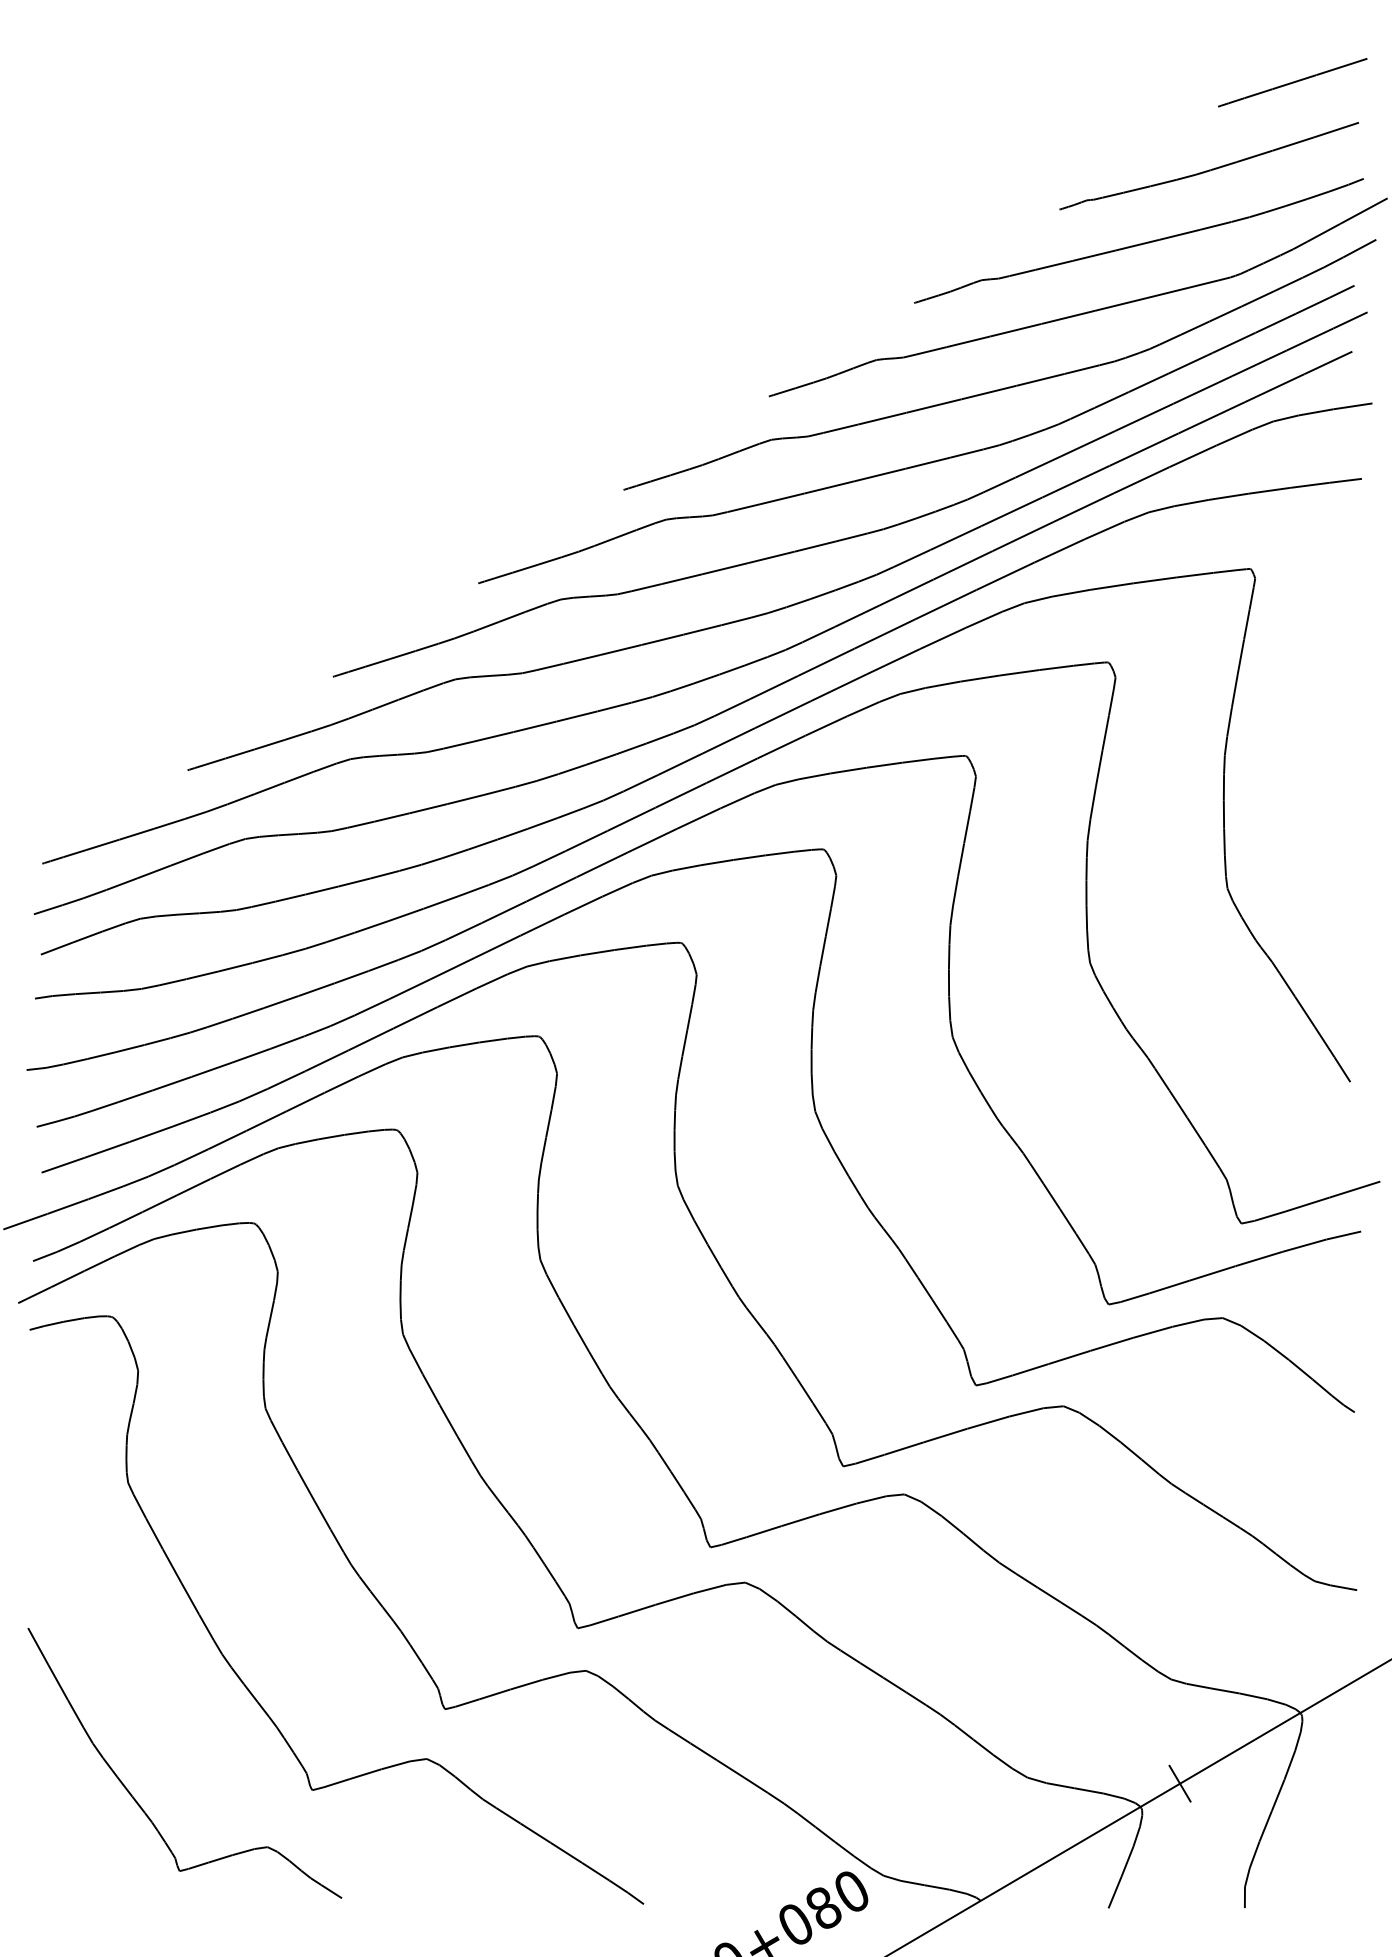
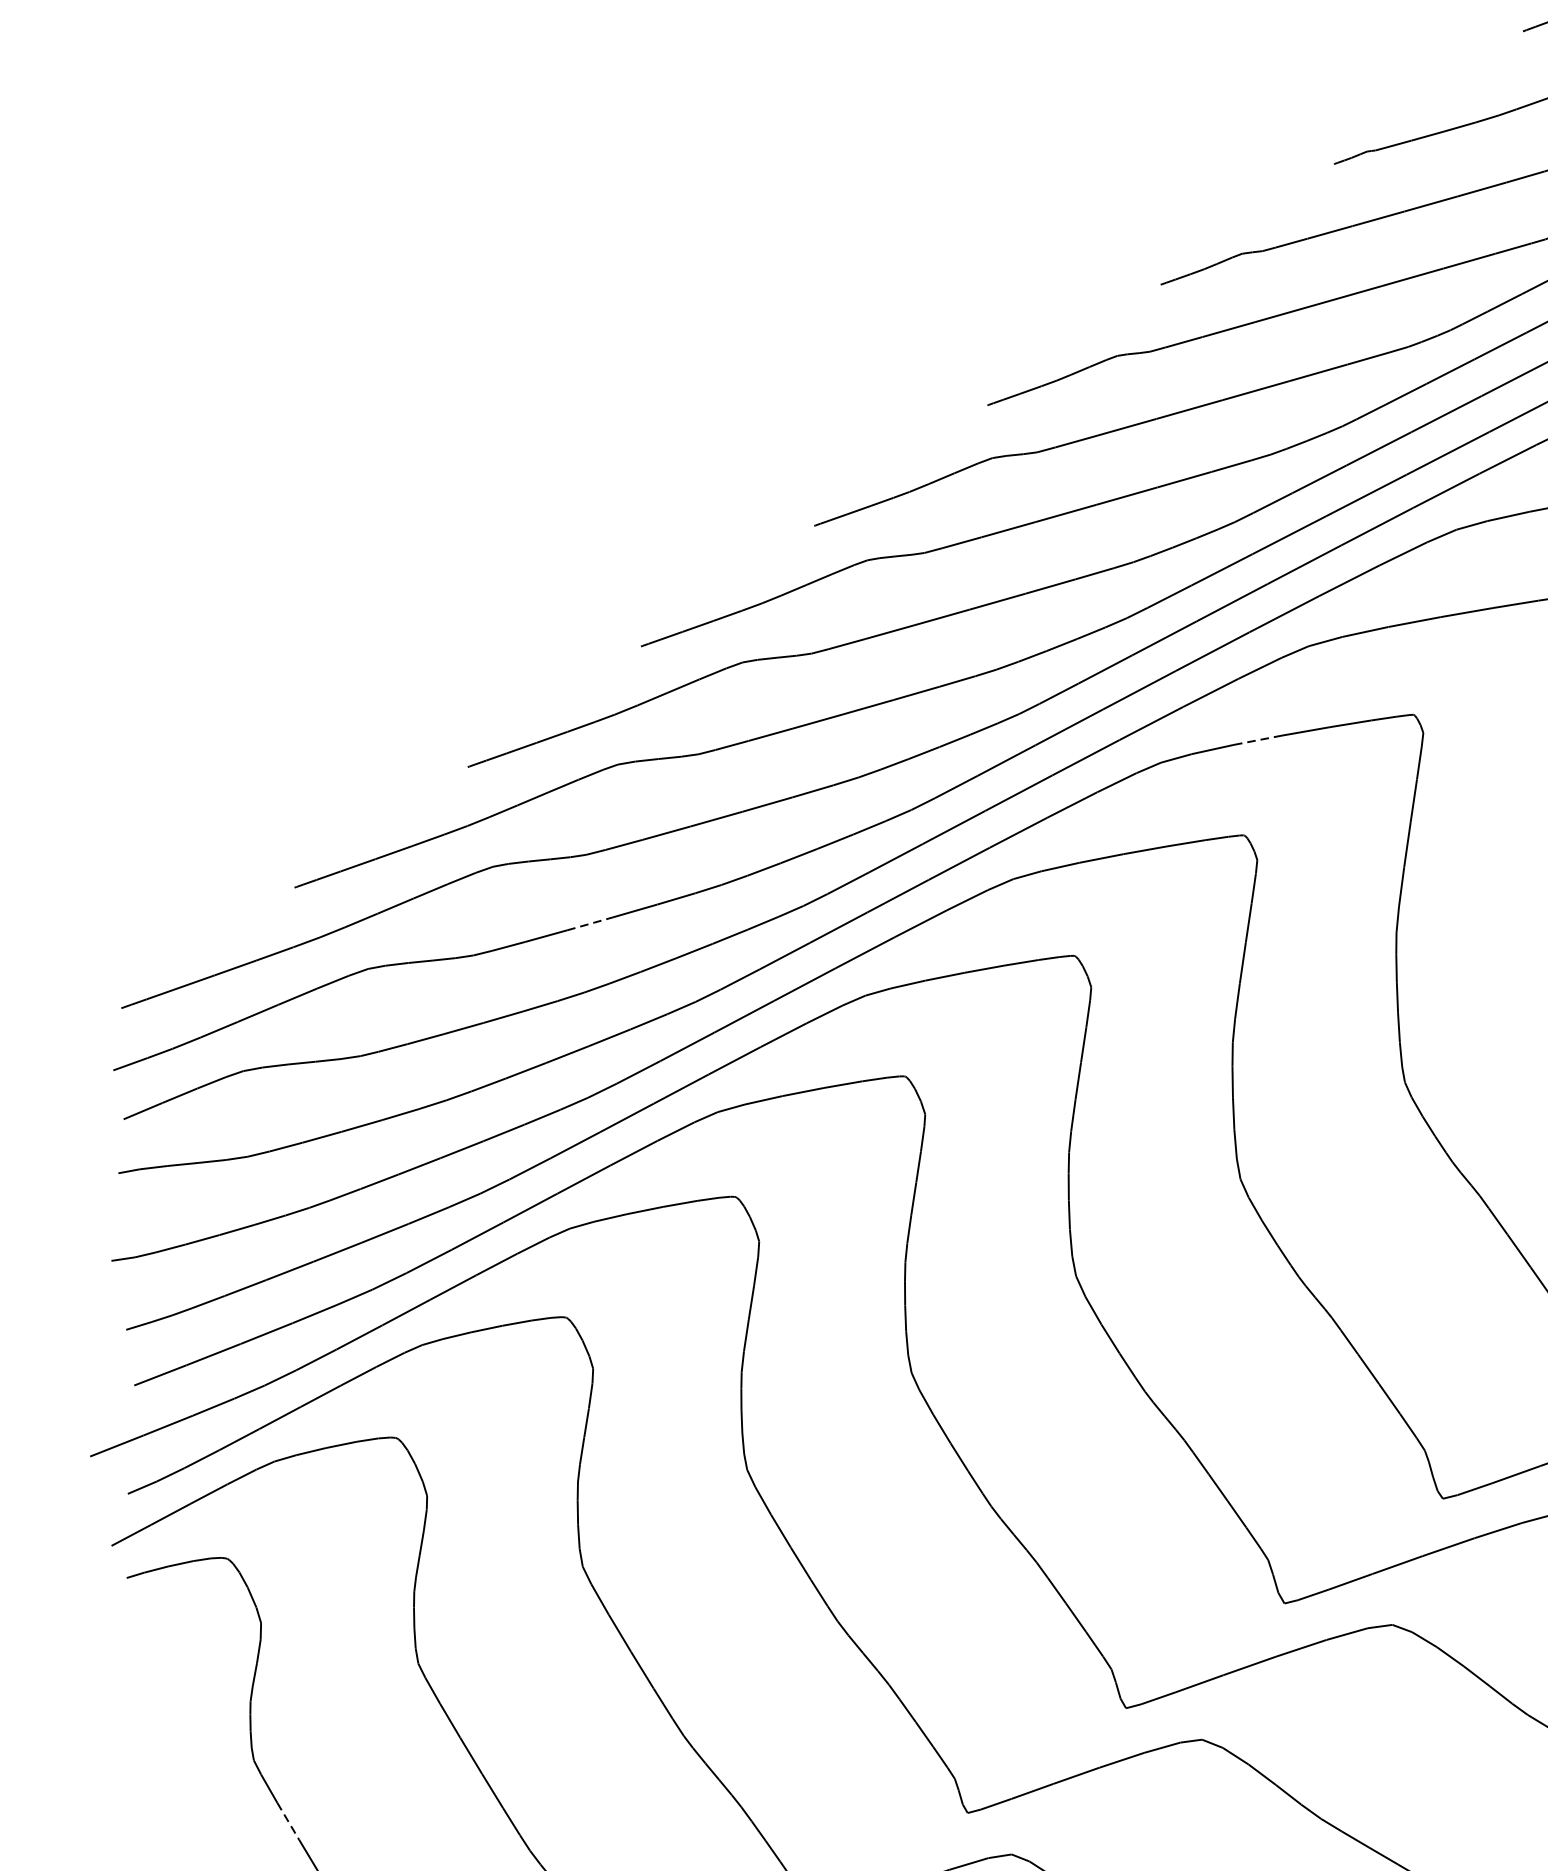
line: (980, 678) -> (1258, 740), solid -> dashed
line: (428, 808) -> (590, 923), solid -> dashed
line: (154, 1533) -> (288, 1820), solid -> dashed

